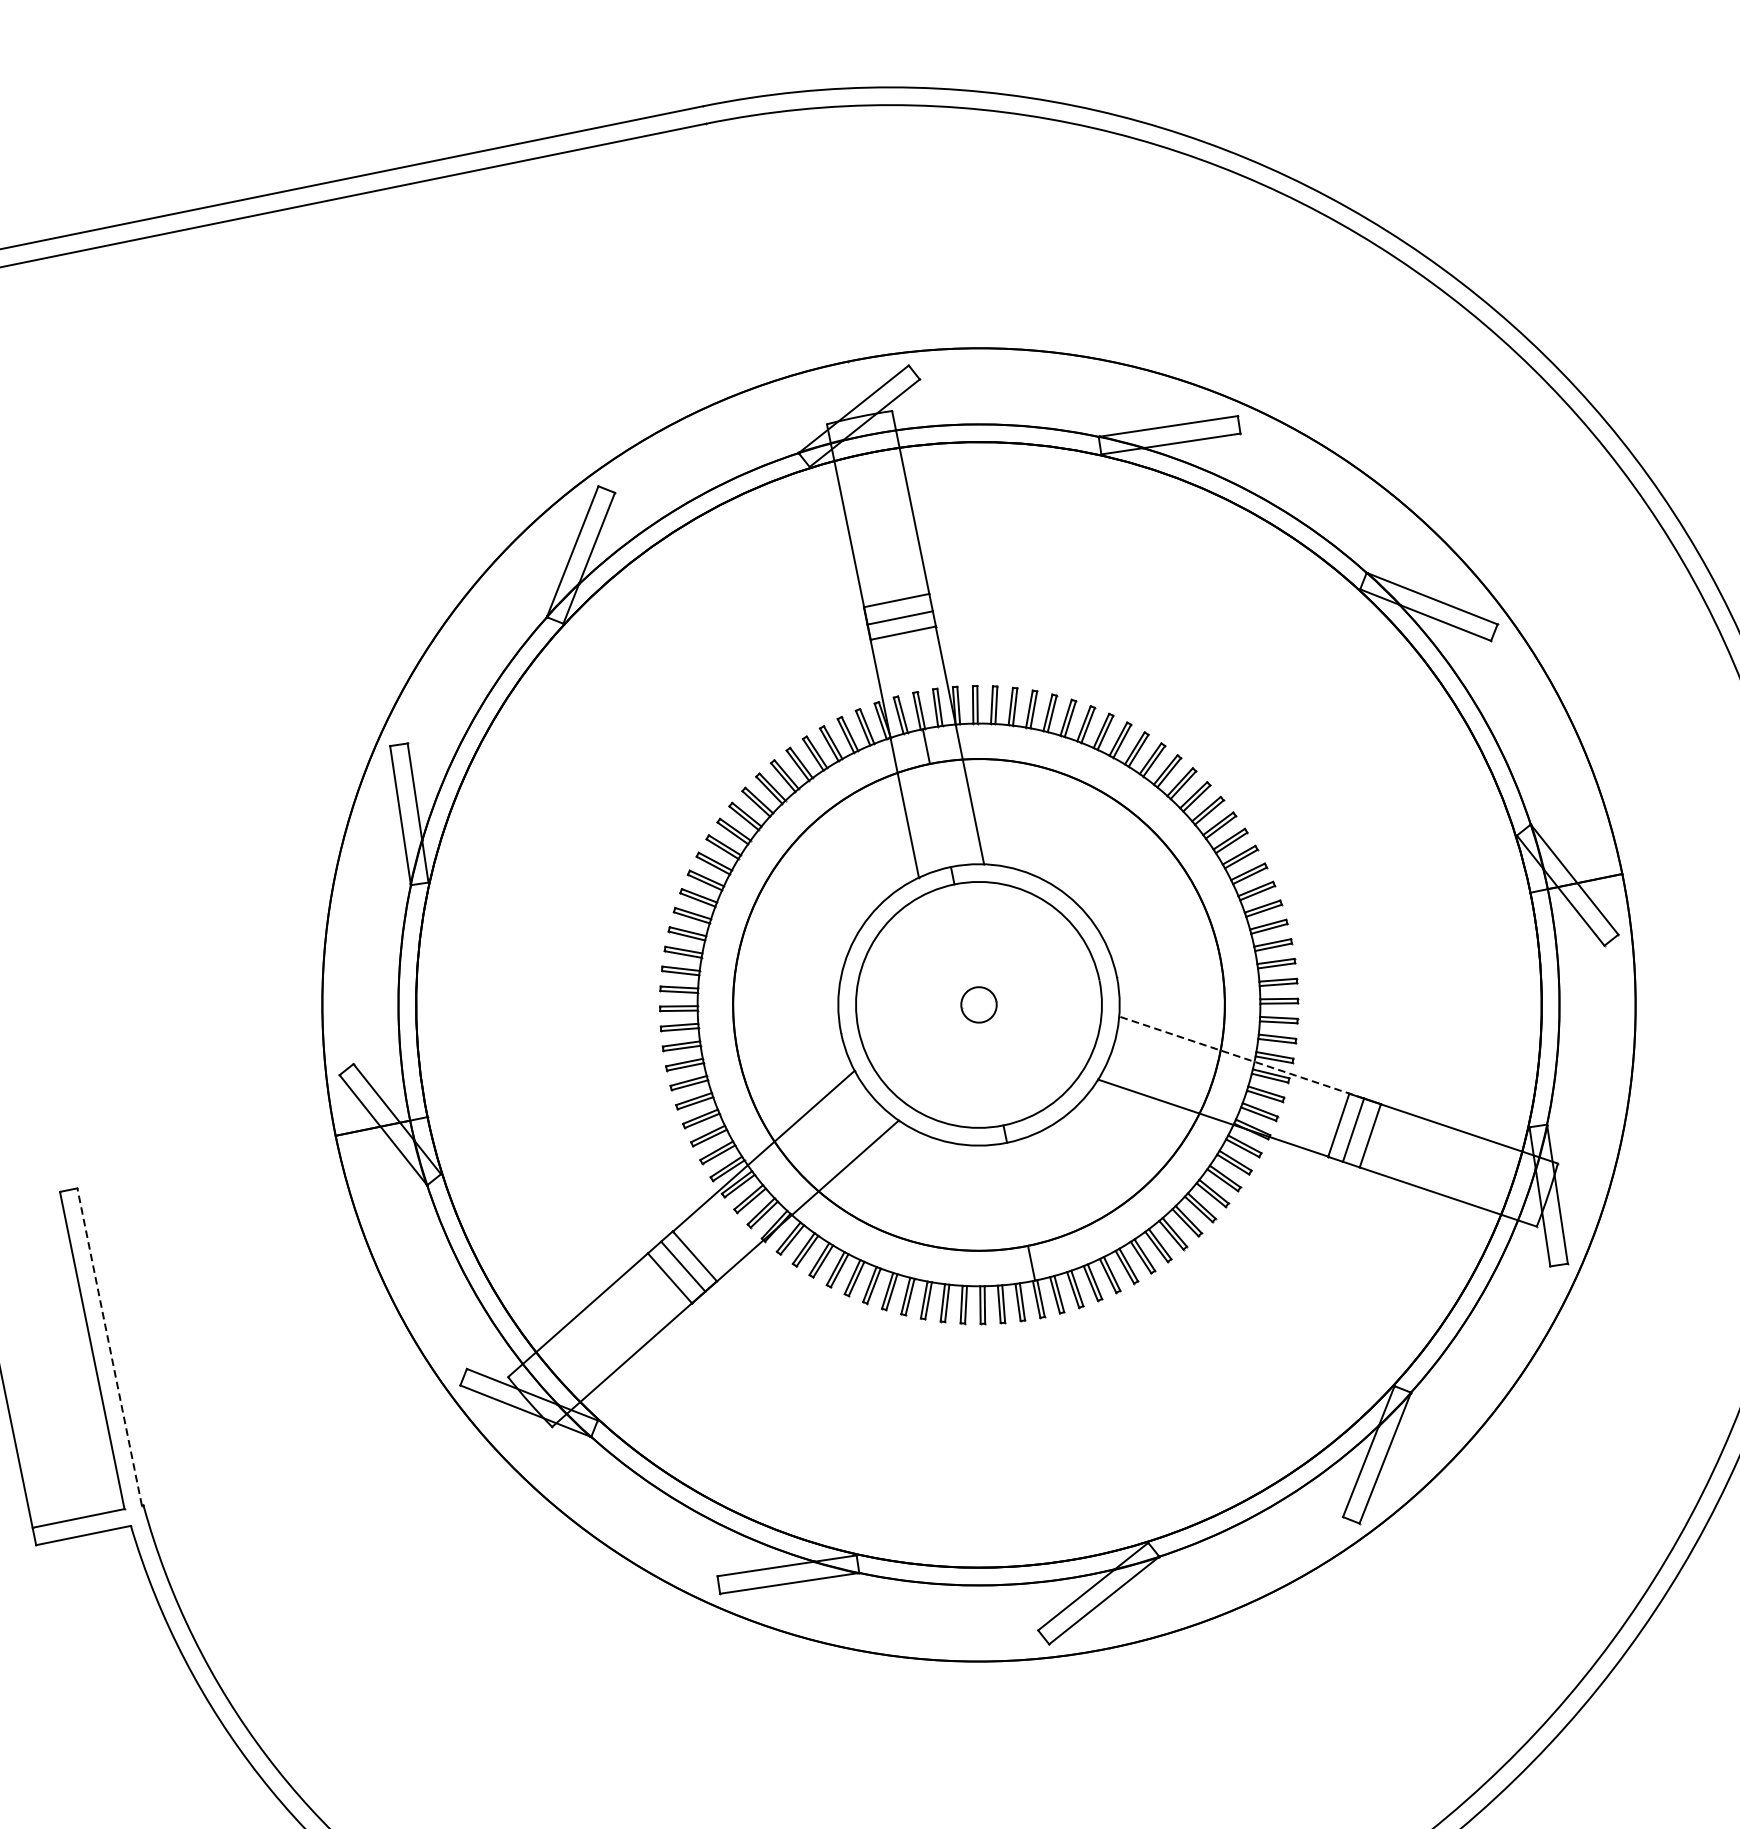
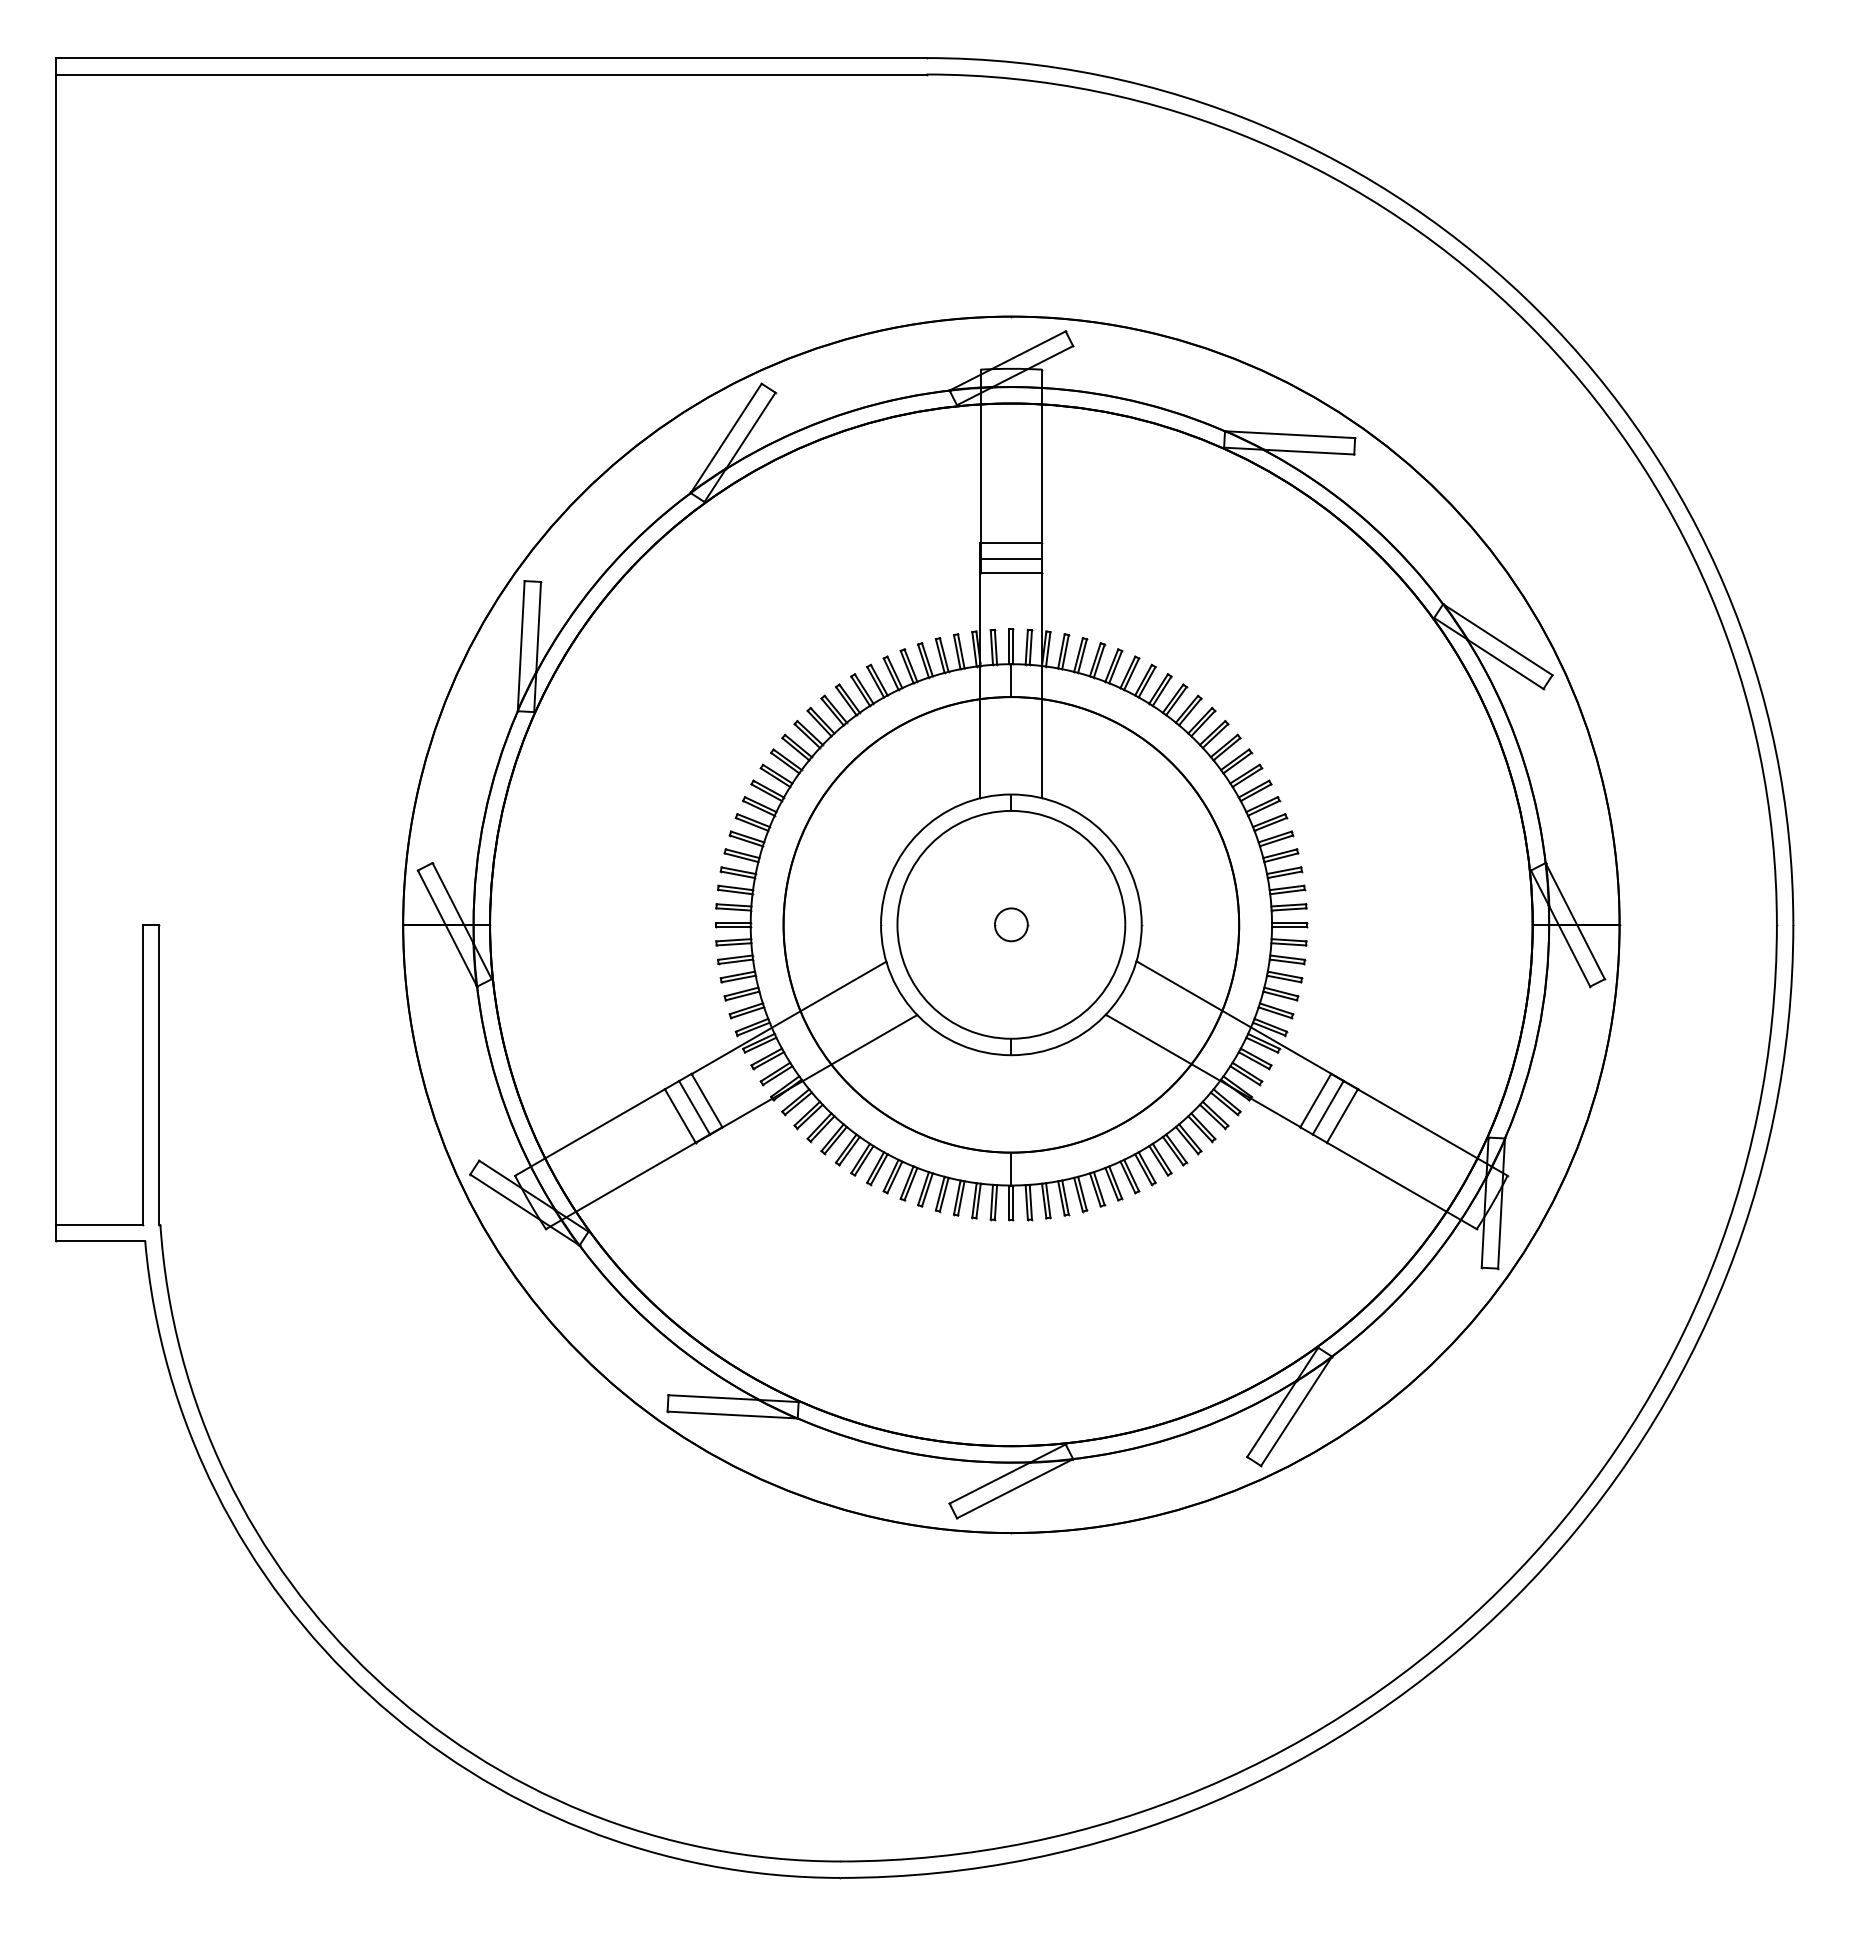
line: (1242, 1057) -> (1240, 1021), dashed -> solid
line: (109, 1346) -> (158, 1074), dashed -> solid

